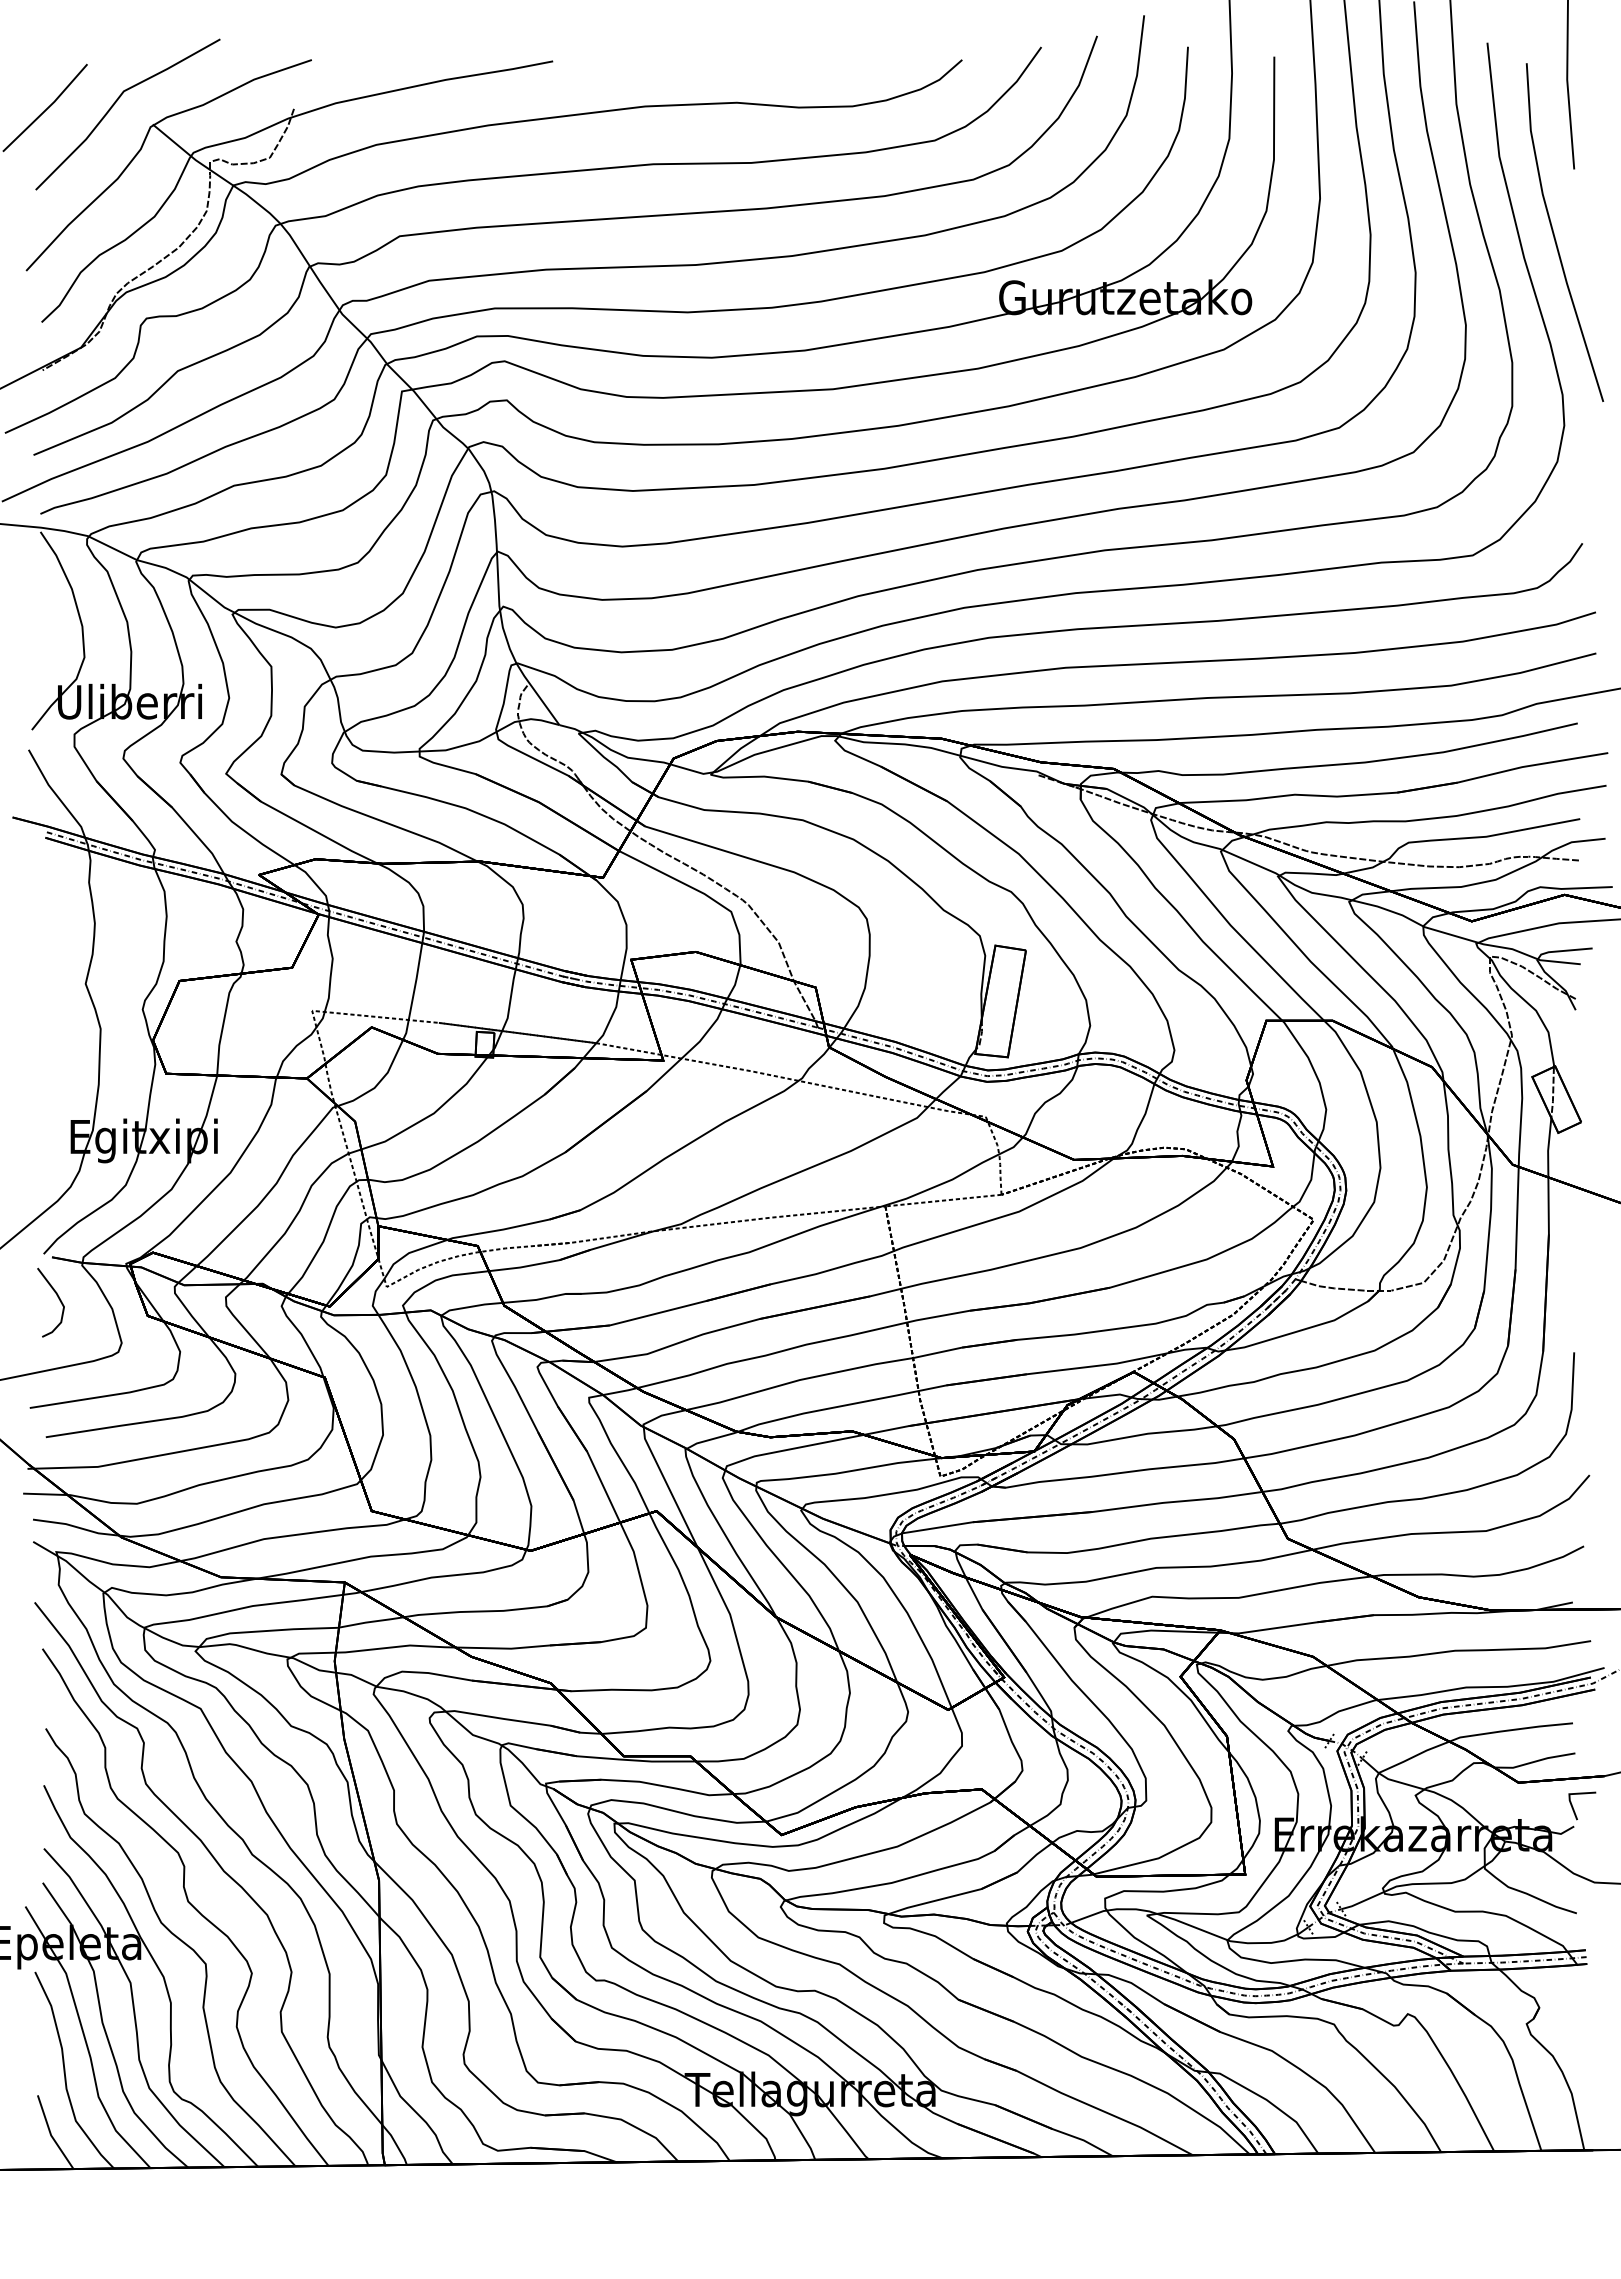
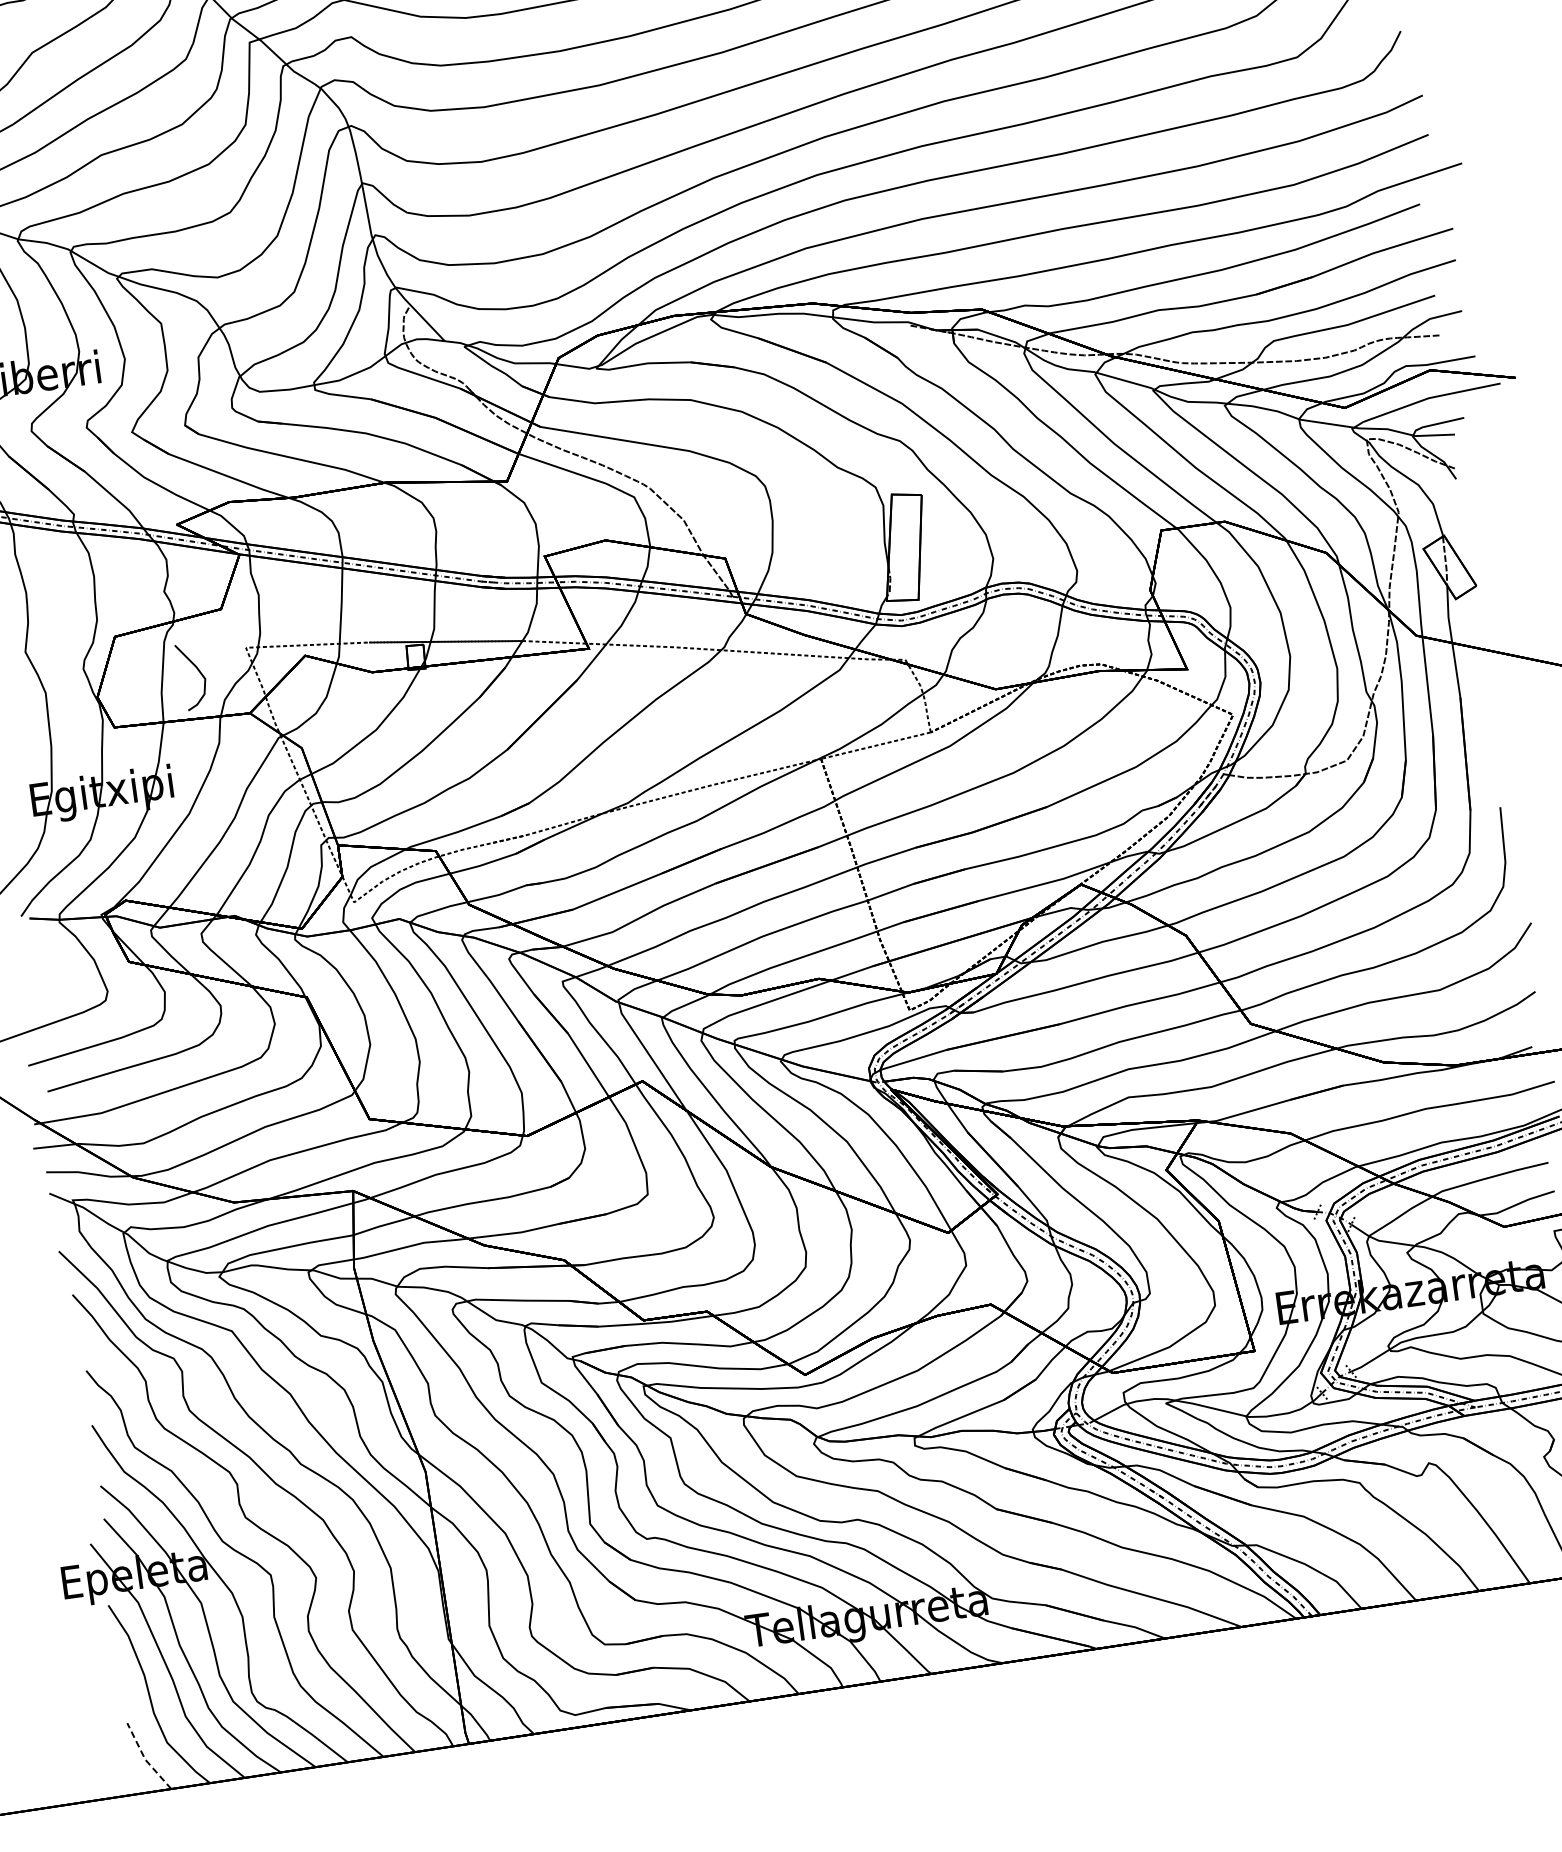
curve: (58, 1299) -> (198, 672), moved
line: (51, 2135) -> (145, 1759), solid -> dashed

